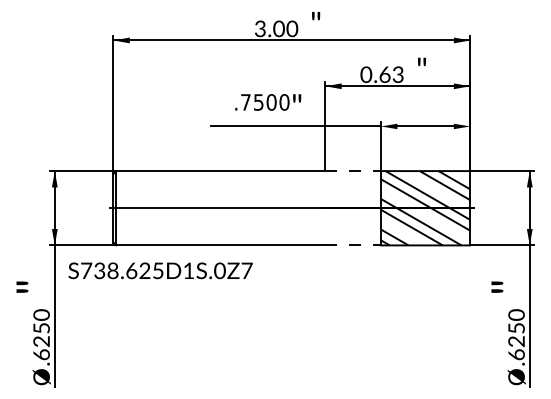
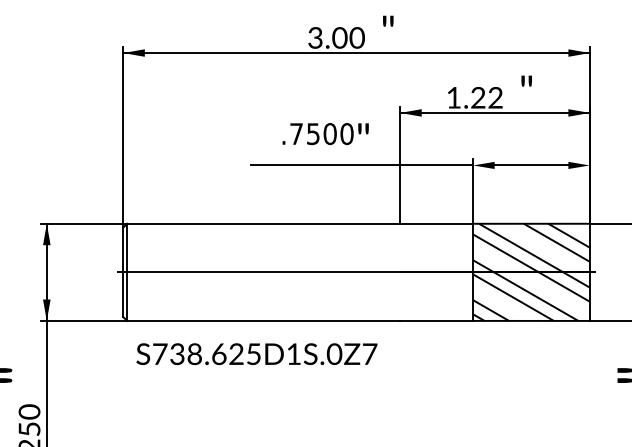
text: (381, 74) -> (473, 97), 0.63 -> 1.22
line: (353, 171) -> (437, 224), dashed -> solid
line: (353, 245) -> (437, 321), dashed -> solid
text: (160, 270) -> (256, 353), moved

